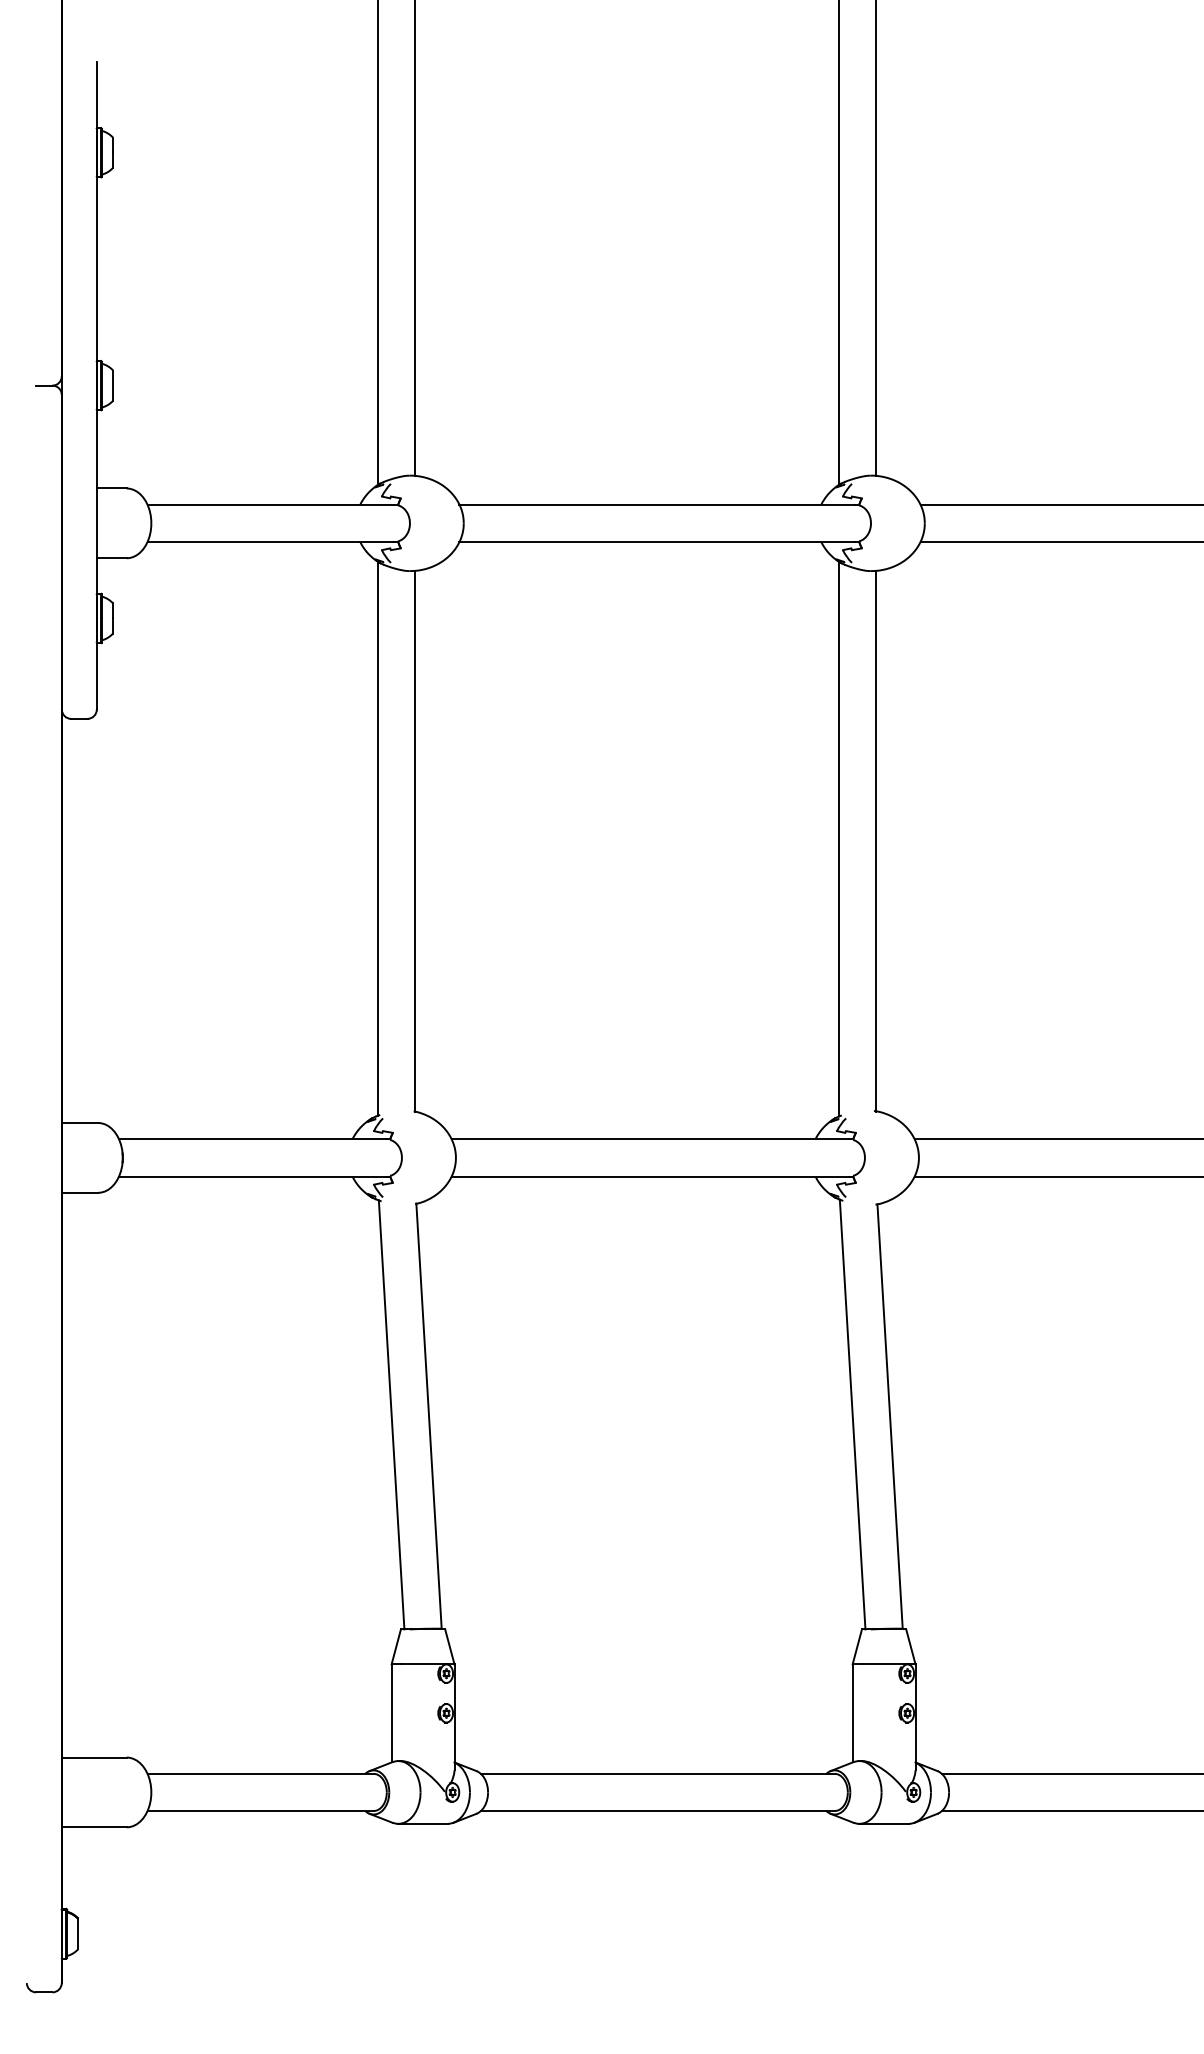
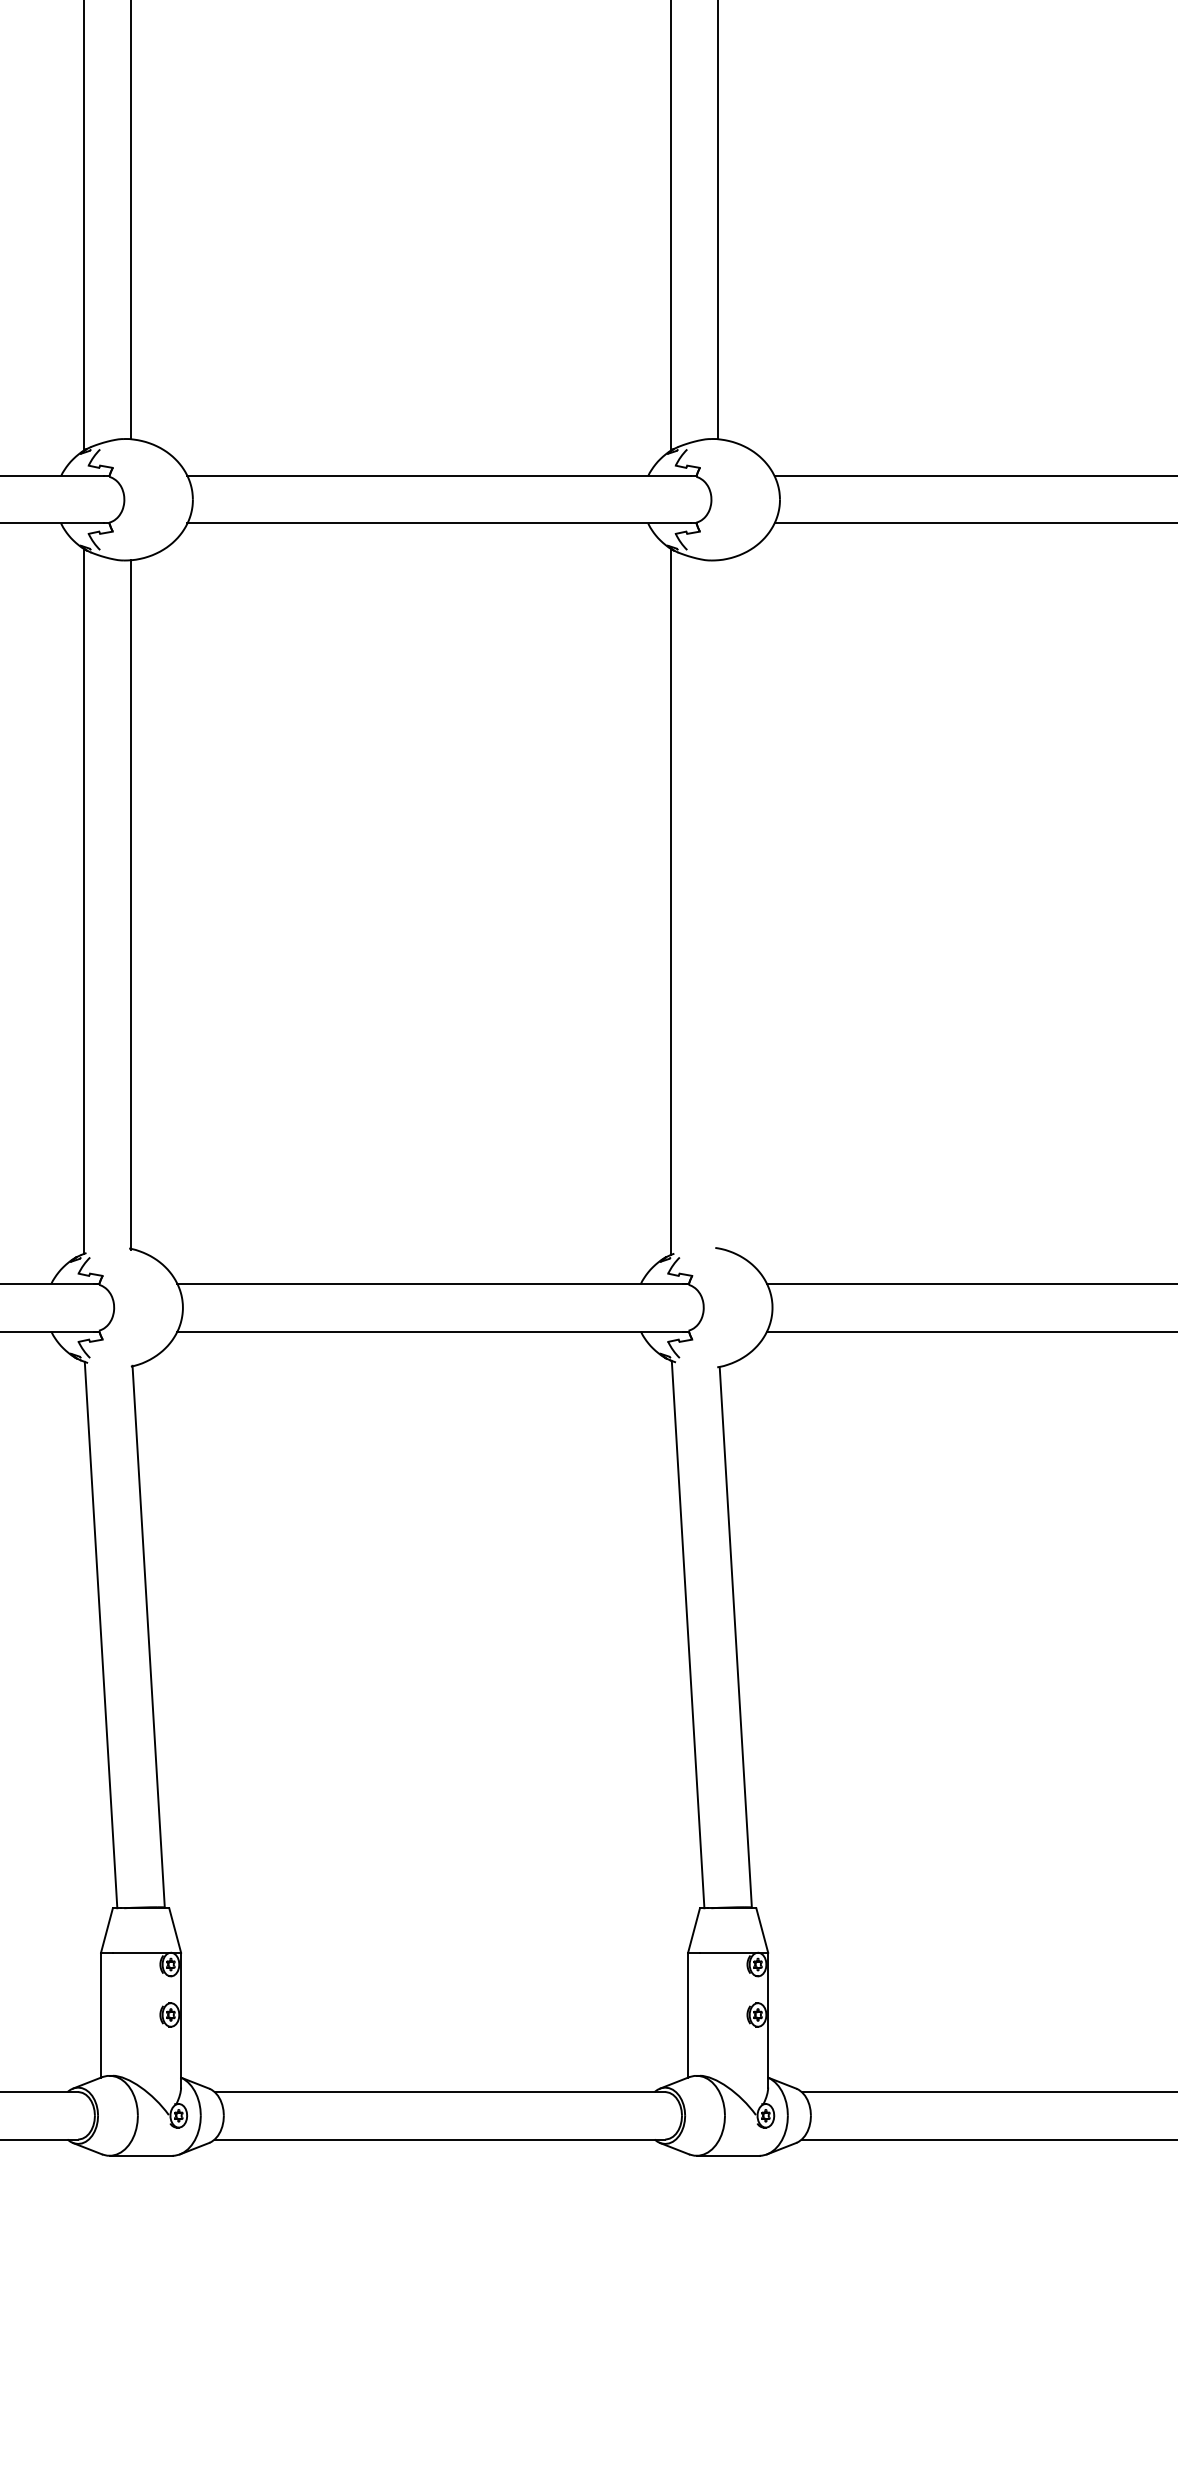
line: (876, 841) -> (718, 904), removed

